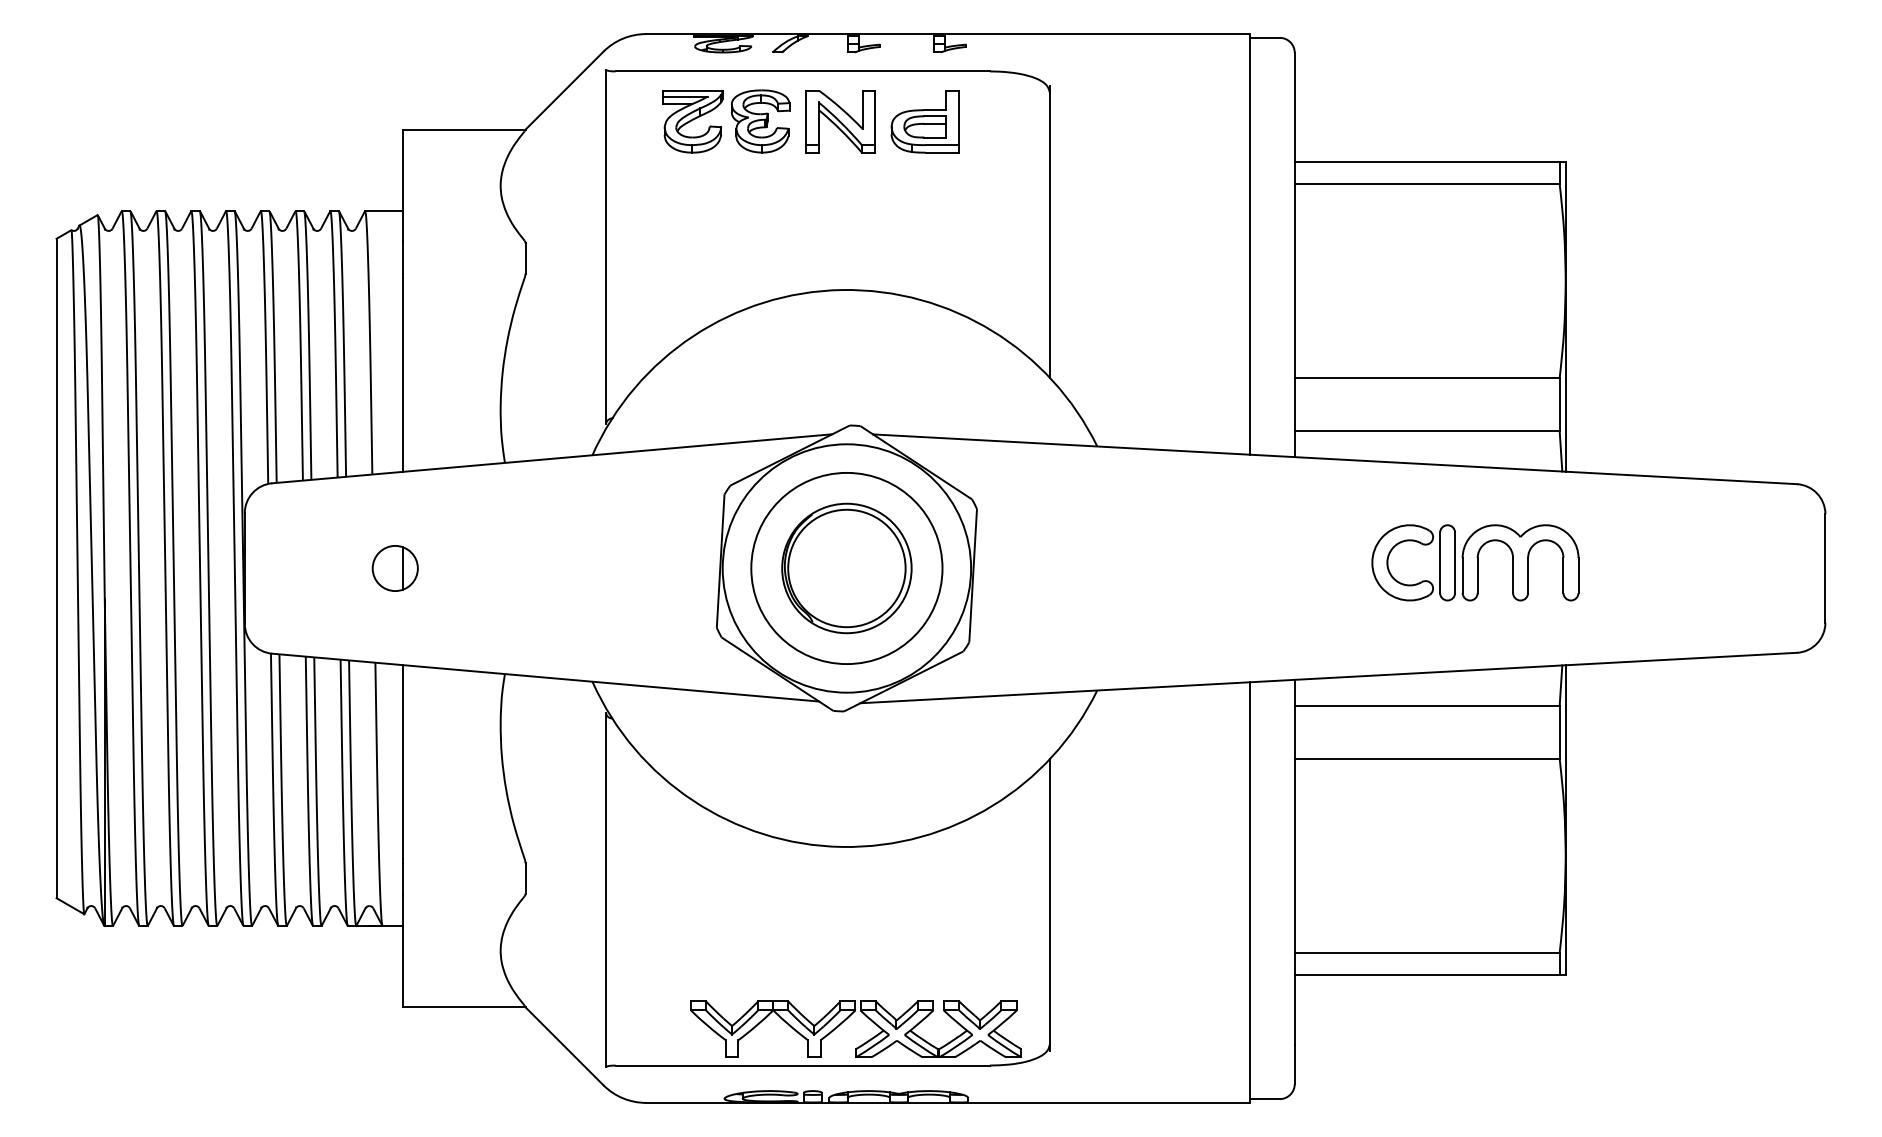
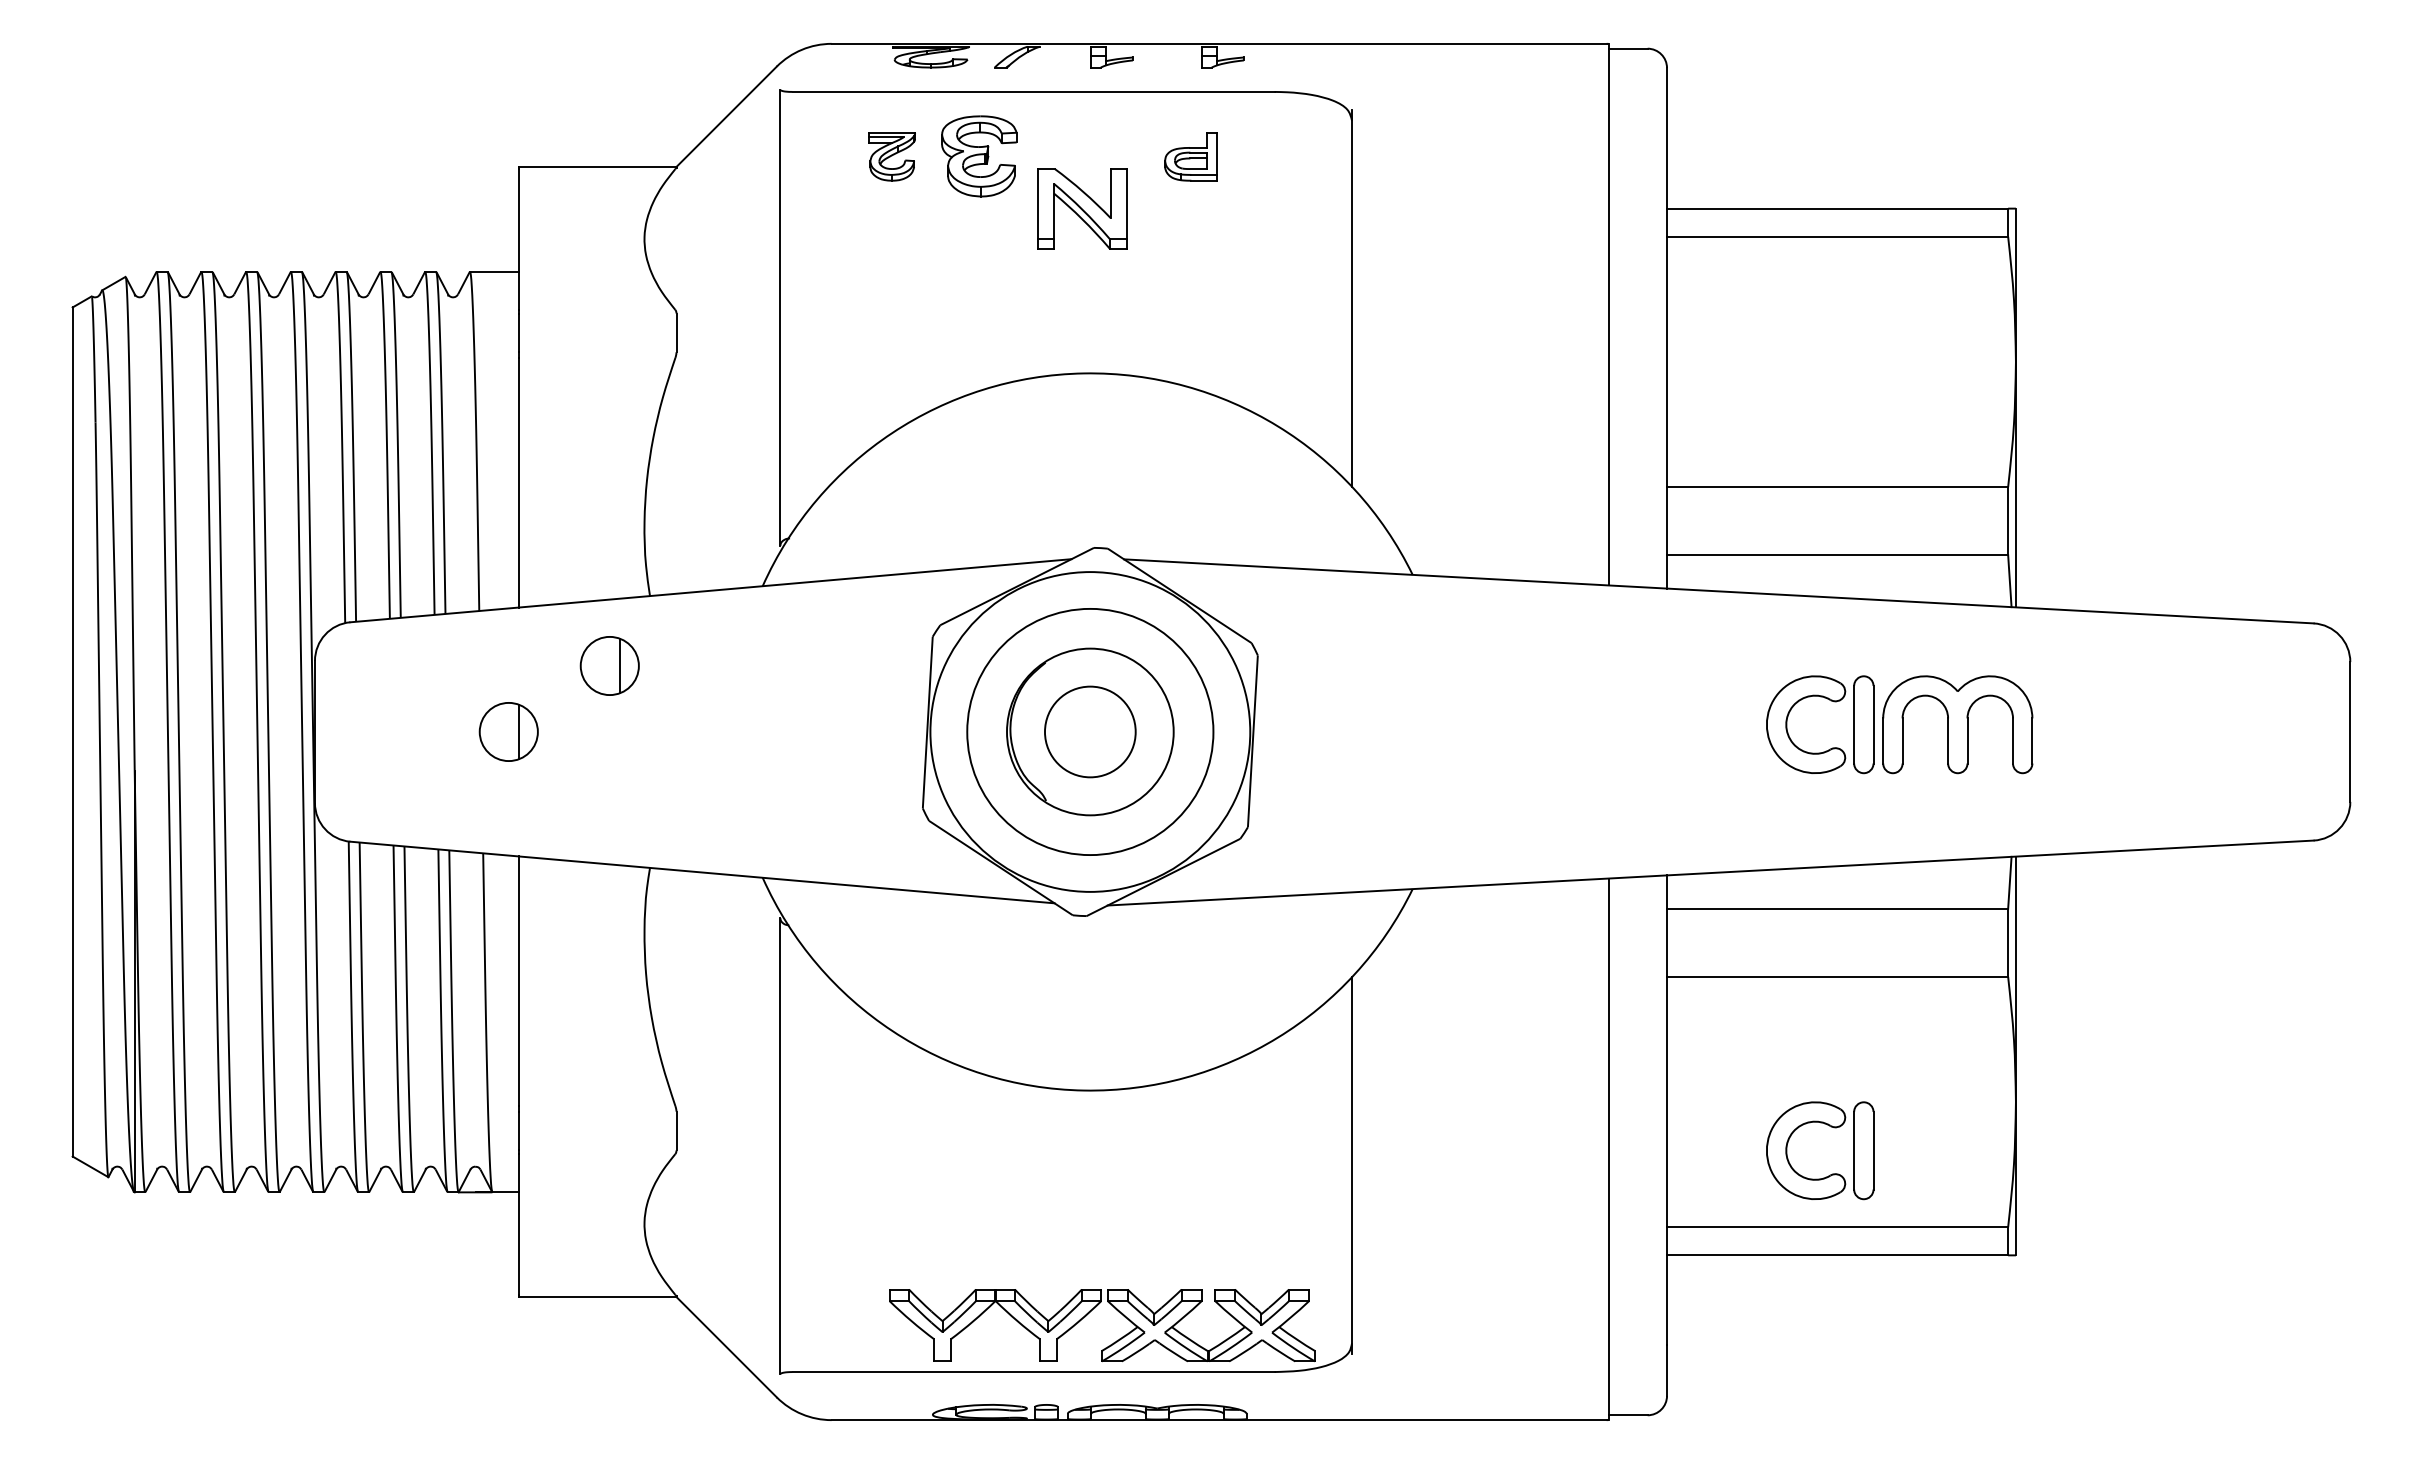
part: (693, 121) -> (892, 156), size x0.6
part: (840, 121) -> (1082, 208), moved
part: (924, 121) -> (1190, 156), size x0.6
part: (473, 516) -> (609, 665), added
circle: (846, 568) -> (1089, 731), size x0.6
part: (1422, 875) -> (1831, 1127), added

